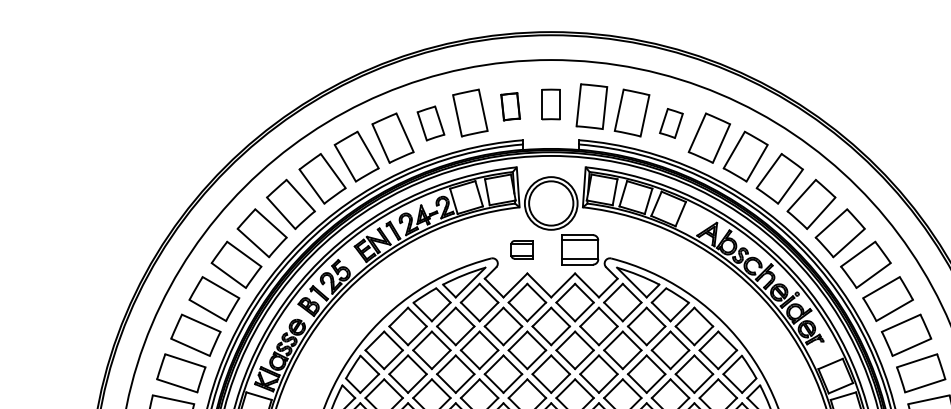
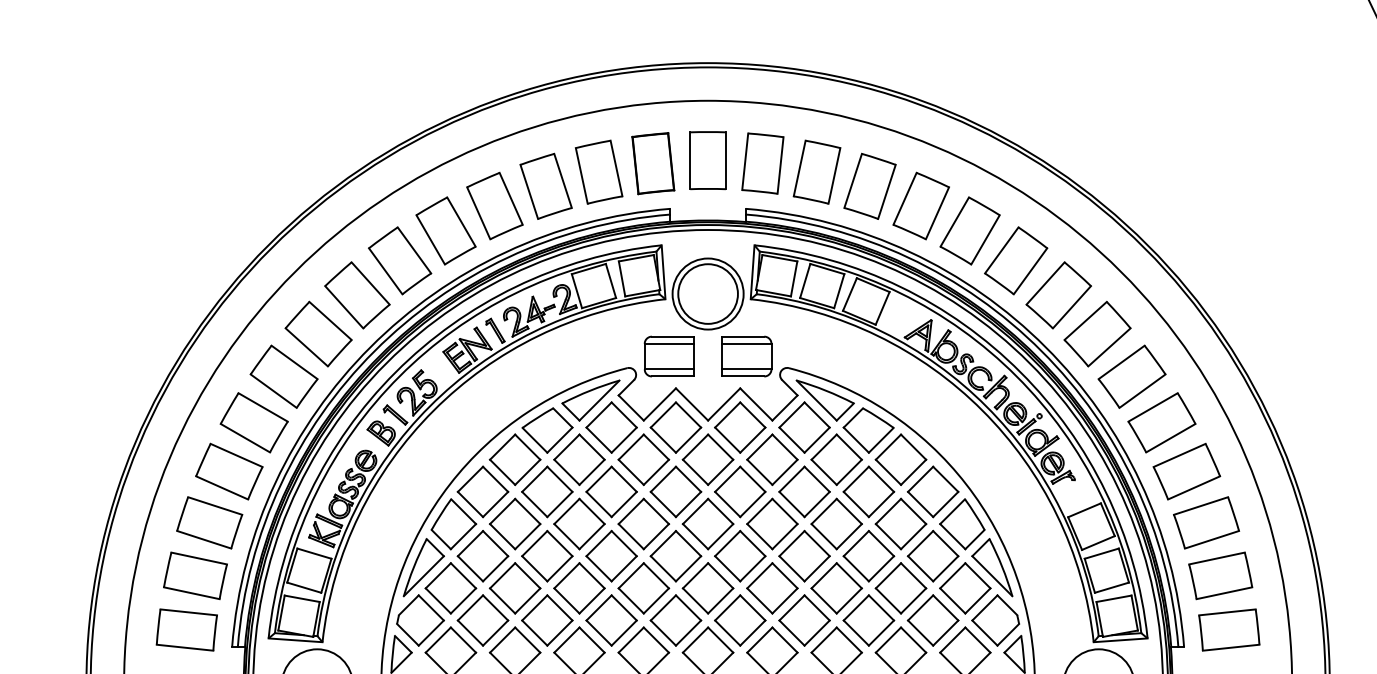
part: (550, 104) -> (707, 160), size x1.43
part: (510, 106) -> (653, 163), size x1.67
part: (430, 122) -> (545, 185), size x1.43
part: (671, 122) -> (869, 185), size x1.67
part: (521, 249) -> (668, 356), size x1.67

